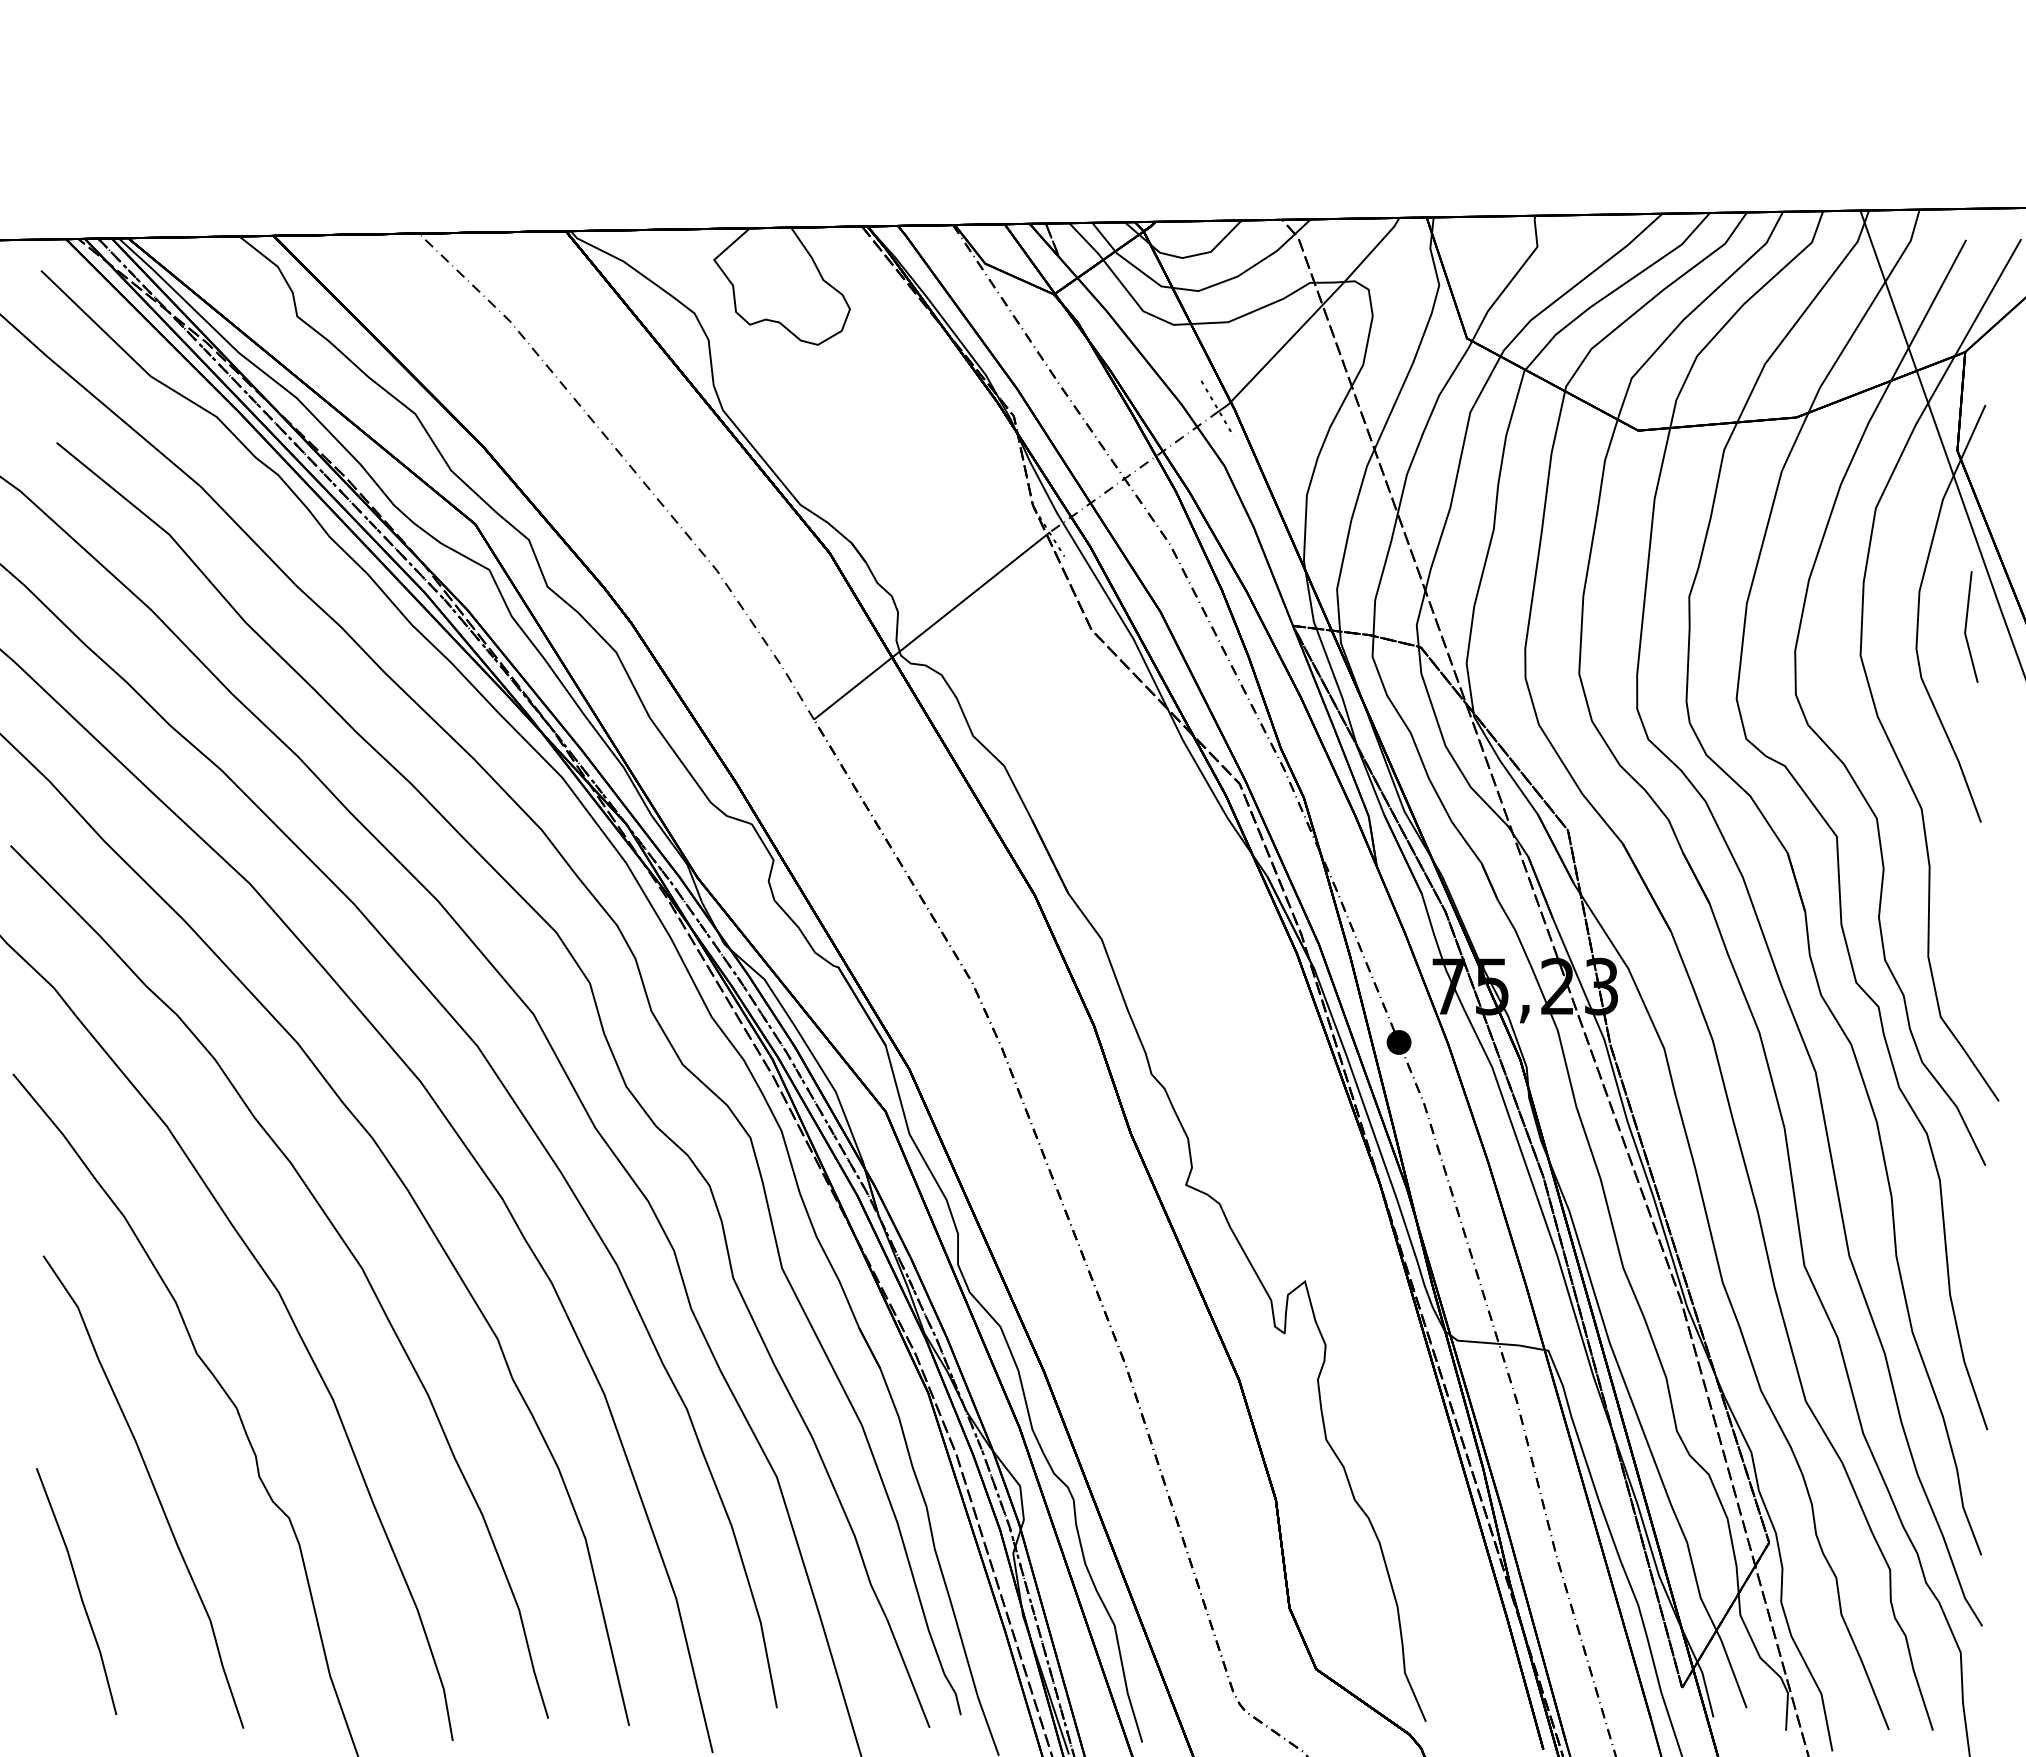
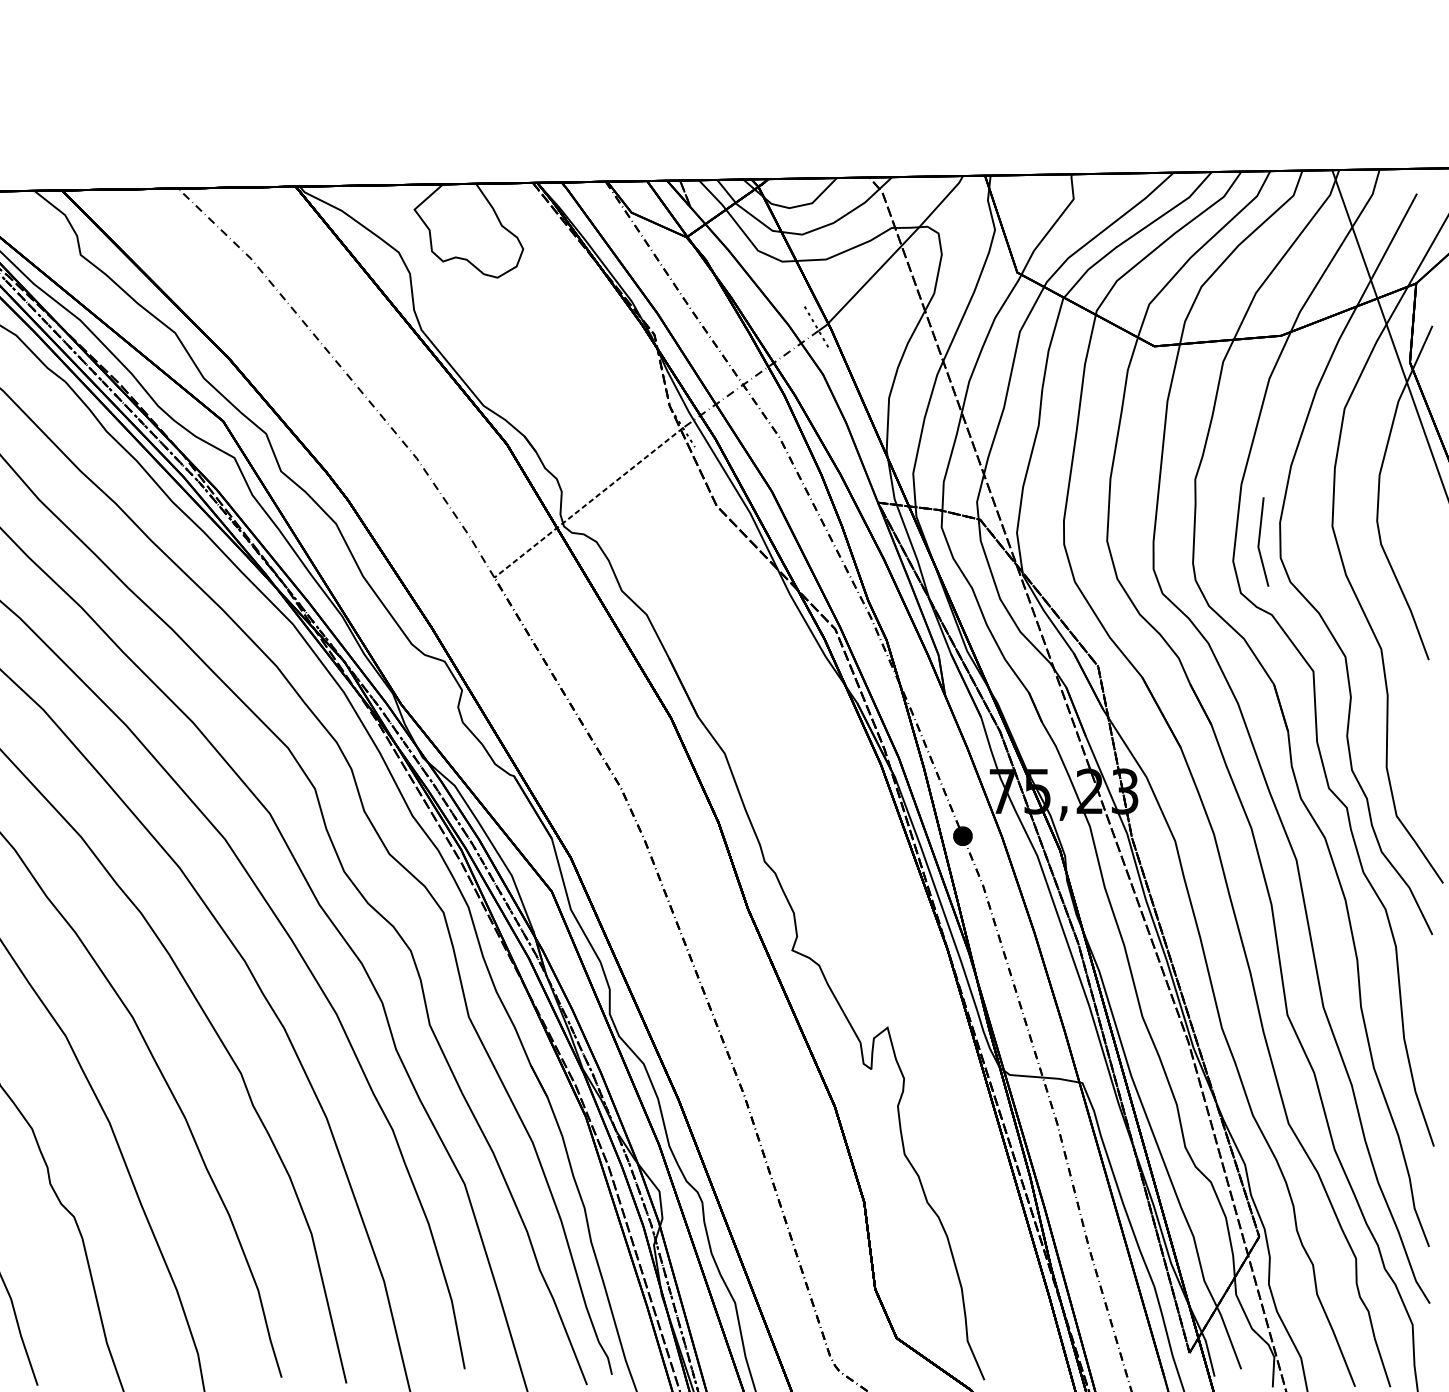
line: (931, 626) -> (588, 503), solid -> dashed
line: (1966, 626) -> (1259, 541), moved

